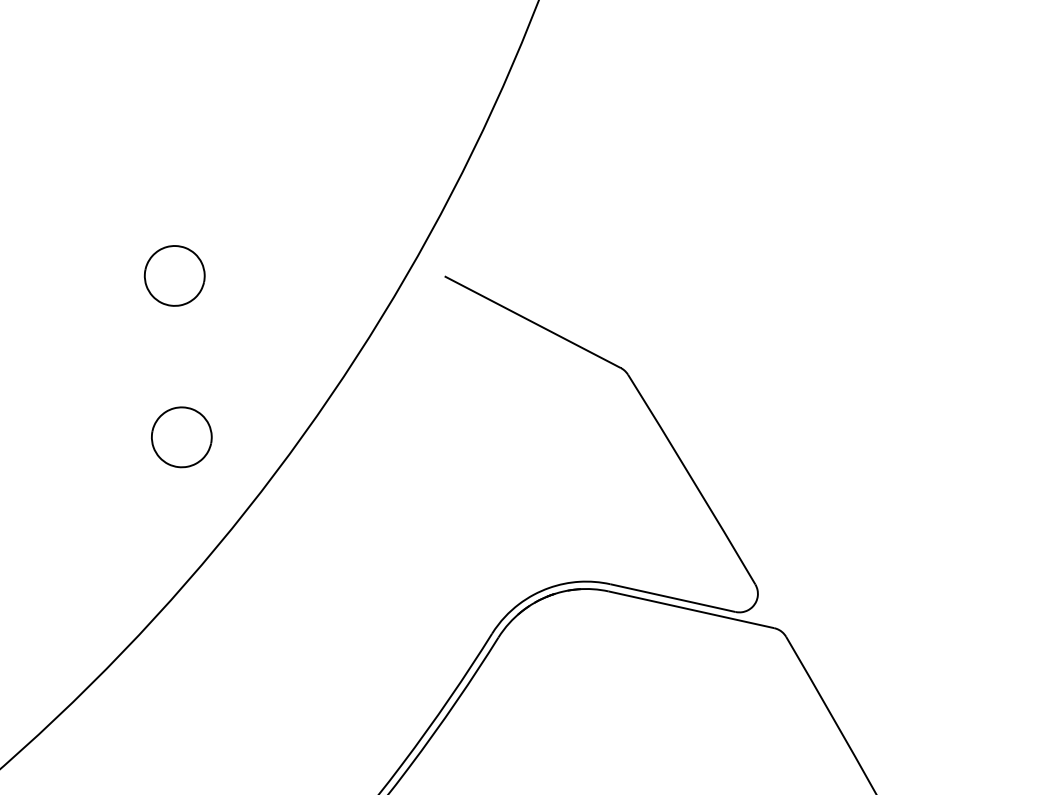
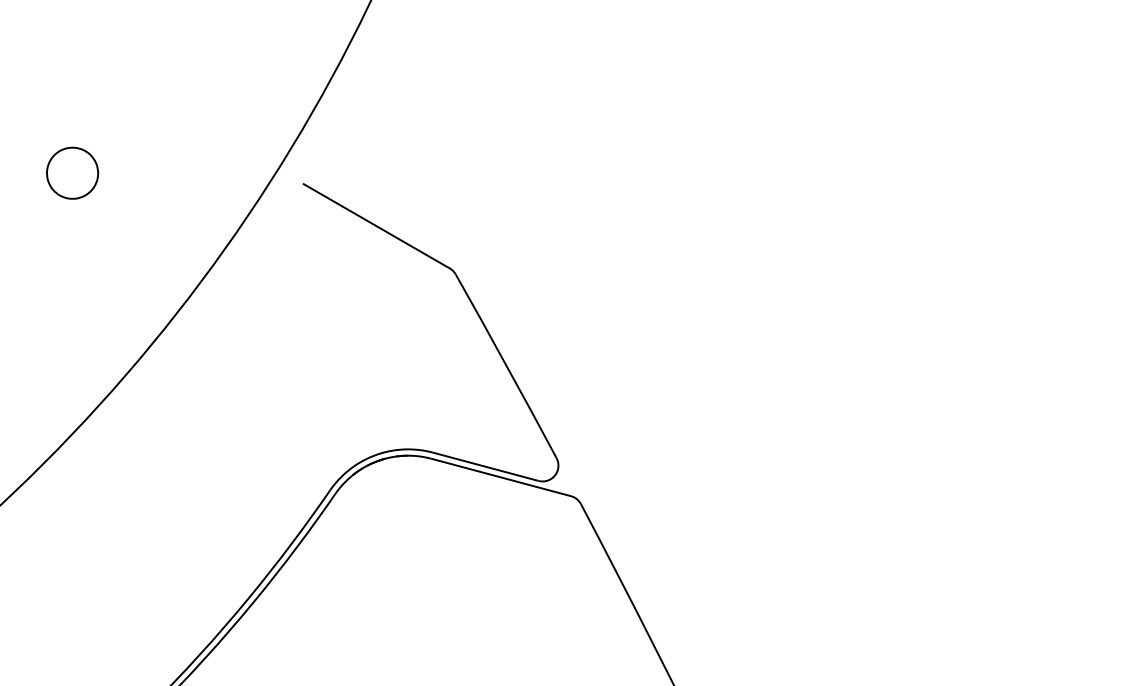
part: (181, 436) -> (72, 310), removed

